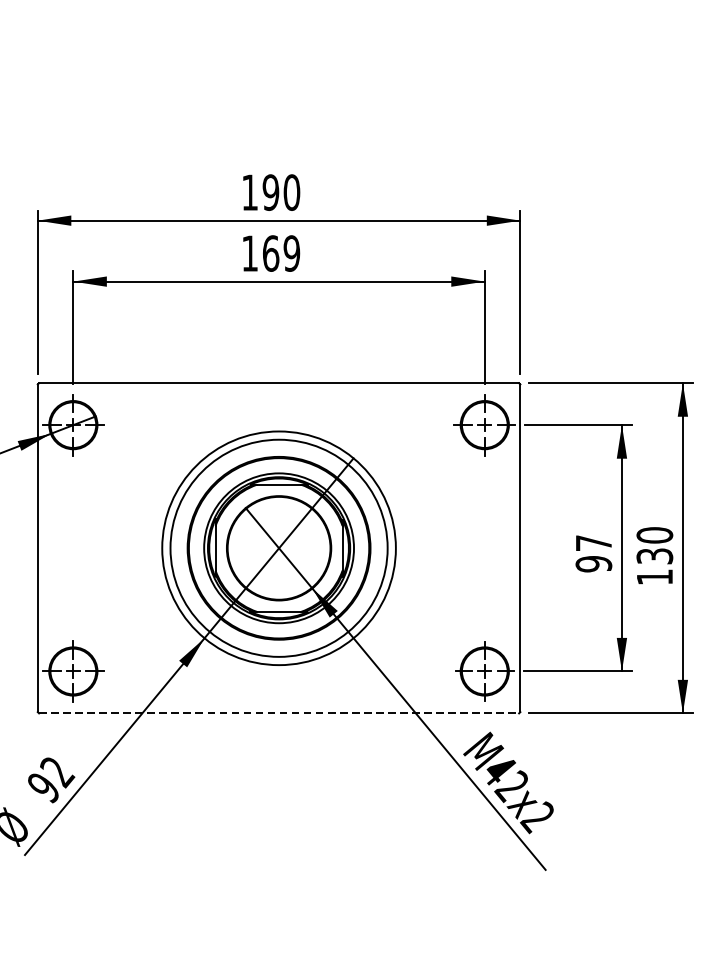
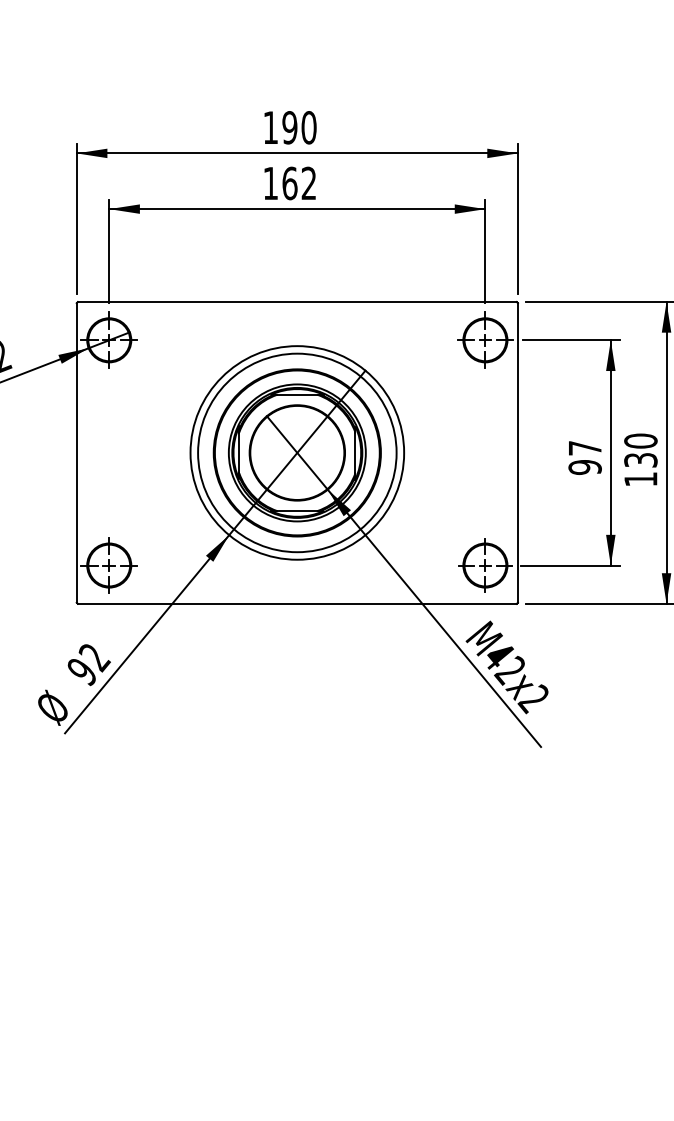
text: (291, 253) -> (308, 183), 169 -> 162
line: (279, 712) -> (297, 603), dashed -> solid

